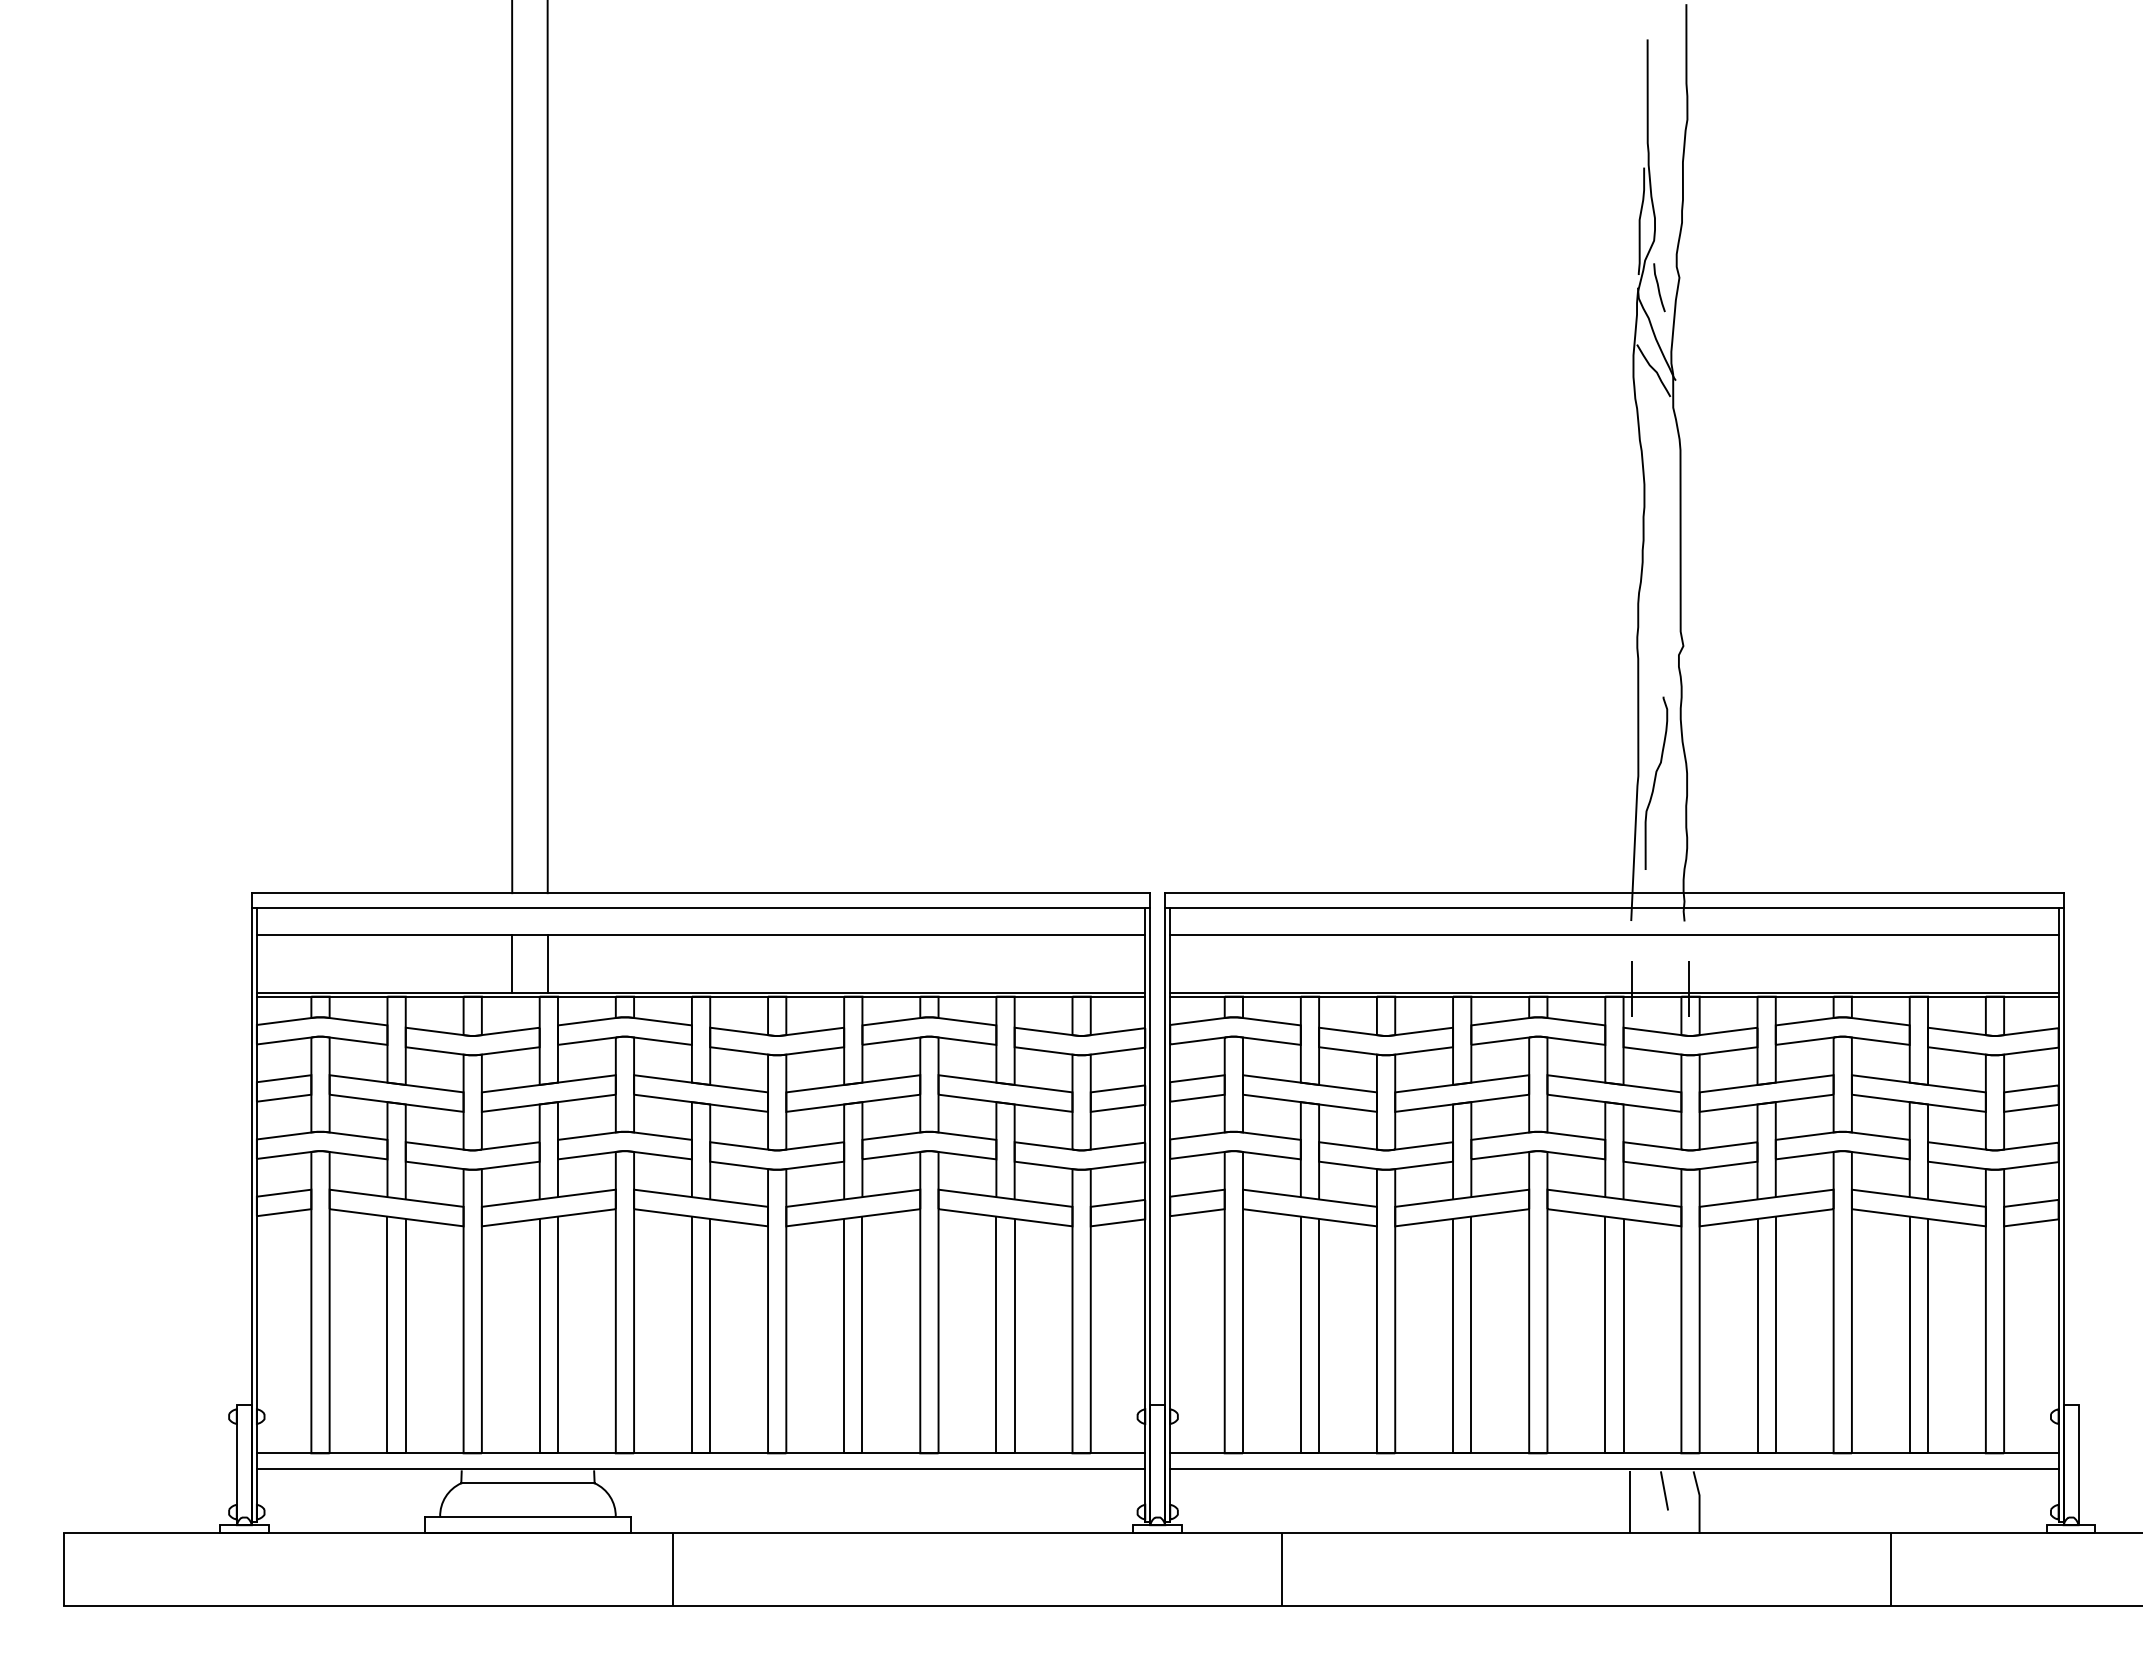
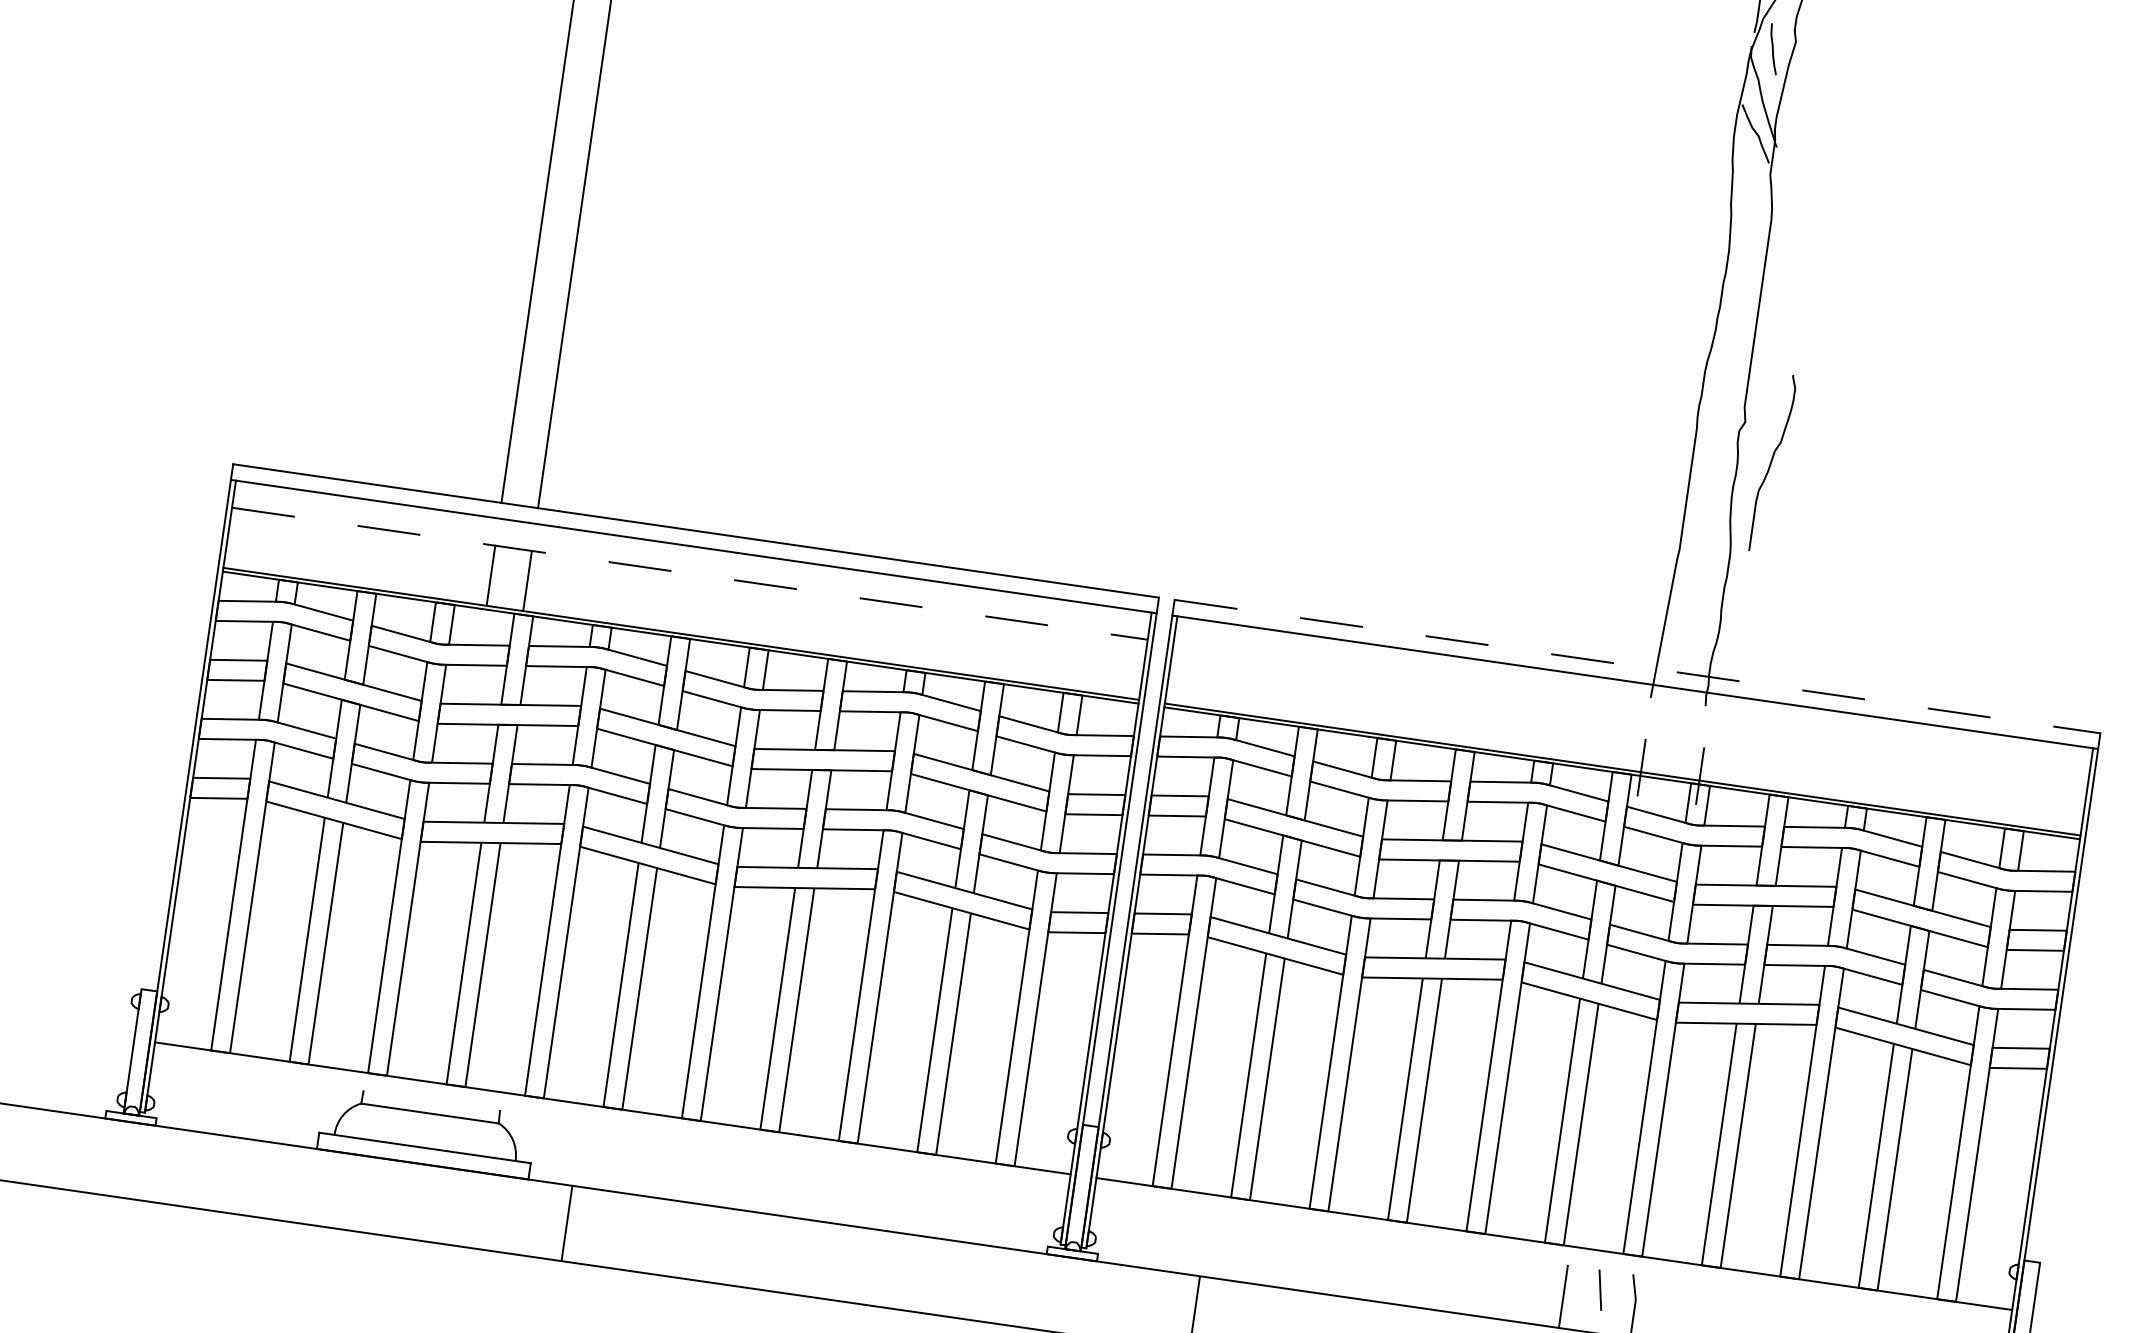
curve: (1655, 782) -> (1772, 462), moved
line: (1614, 893) -> (1637, 666), solid -> dashed
line: (701, 934) -> (690, 573), solid -> dashed
line: (1614, 934) -> (1631, 709), removed
line: (700, 1468) -> (610, 1123), removed
line: (1614, 1468) -> (1552, 1259), removed

